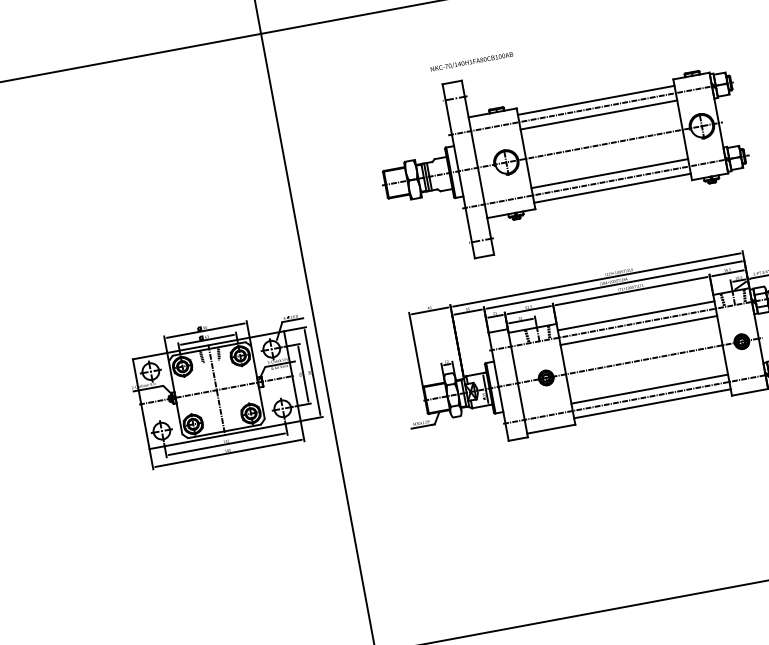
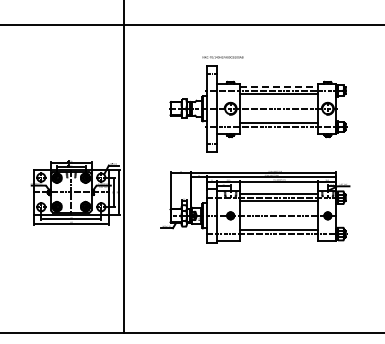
line: (596, 99) -> (279, 86), solid -> dashed
line: (612, 187) -> (279, 130), removed
line: (652, 403) -> (279, 237), removed

